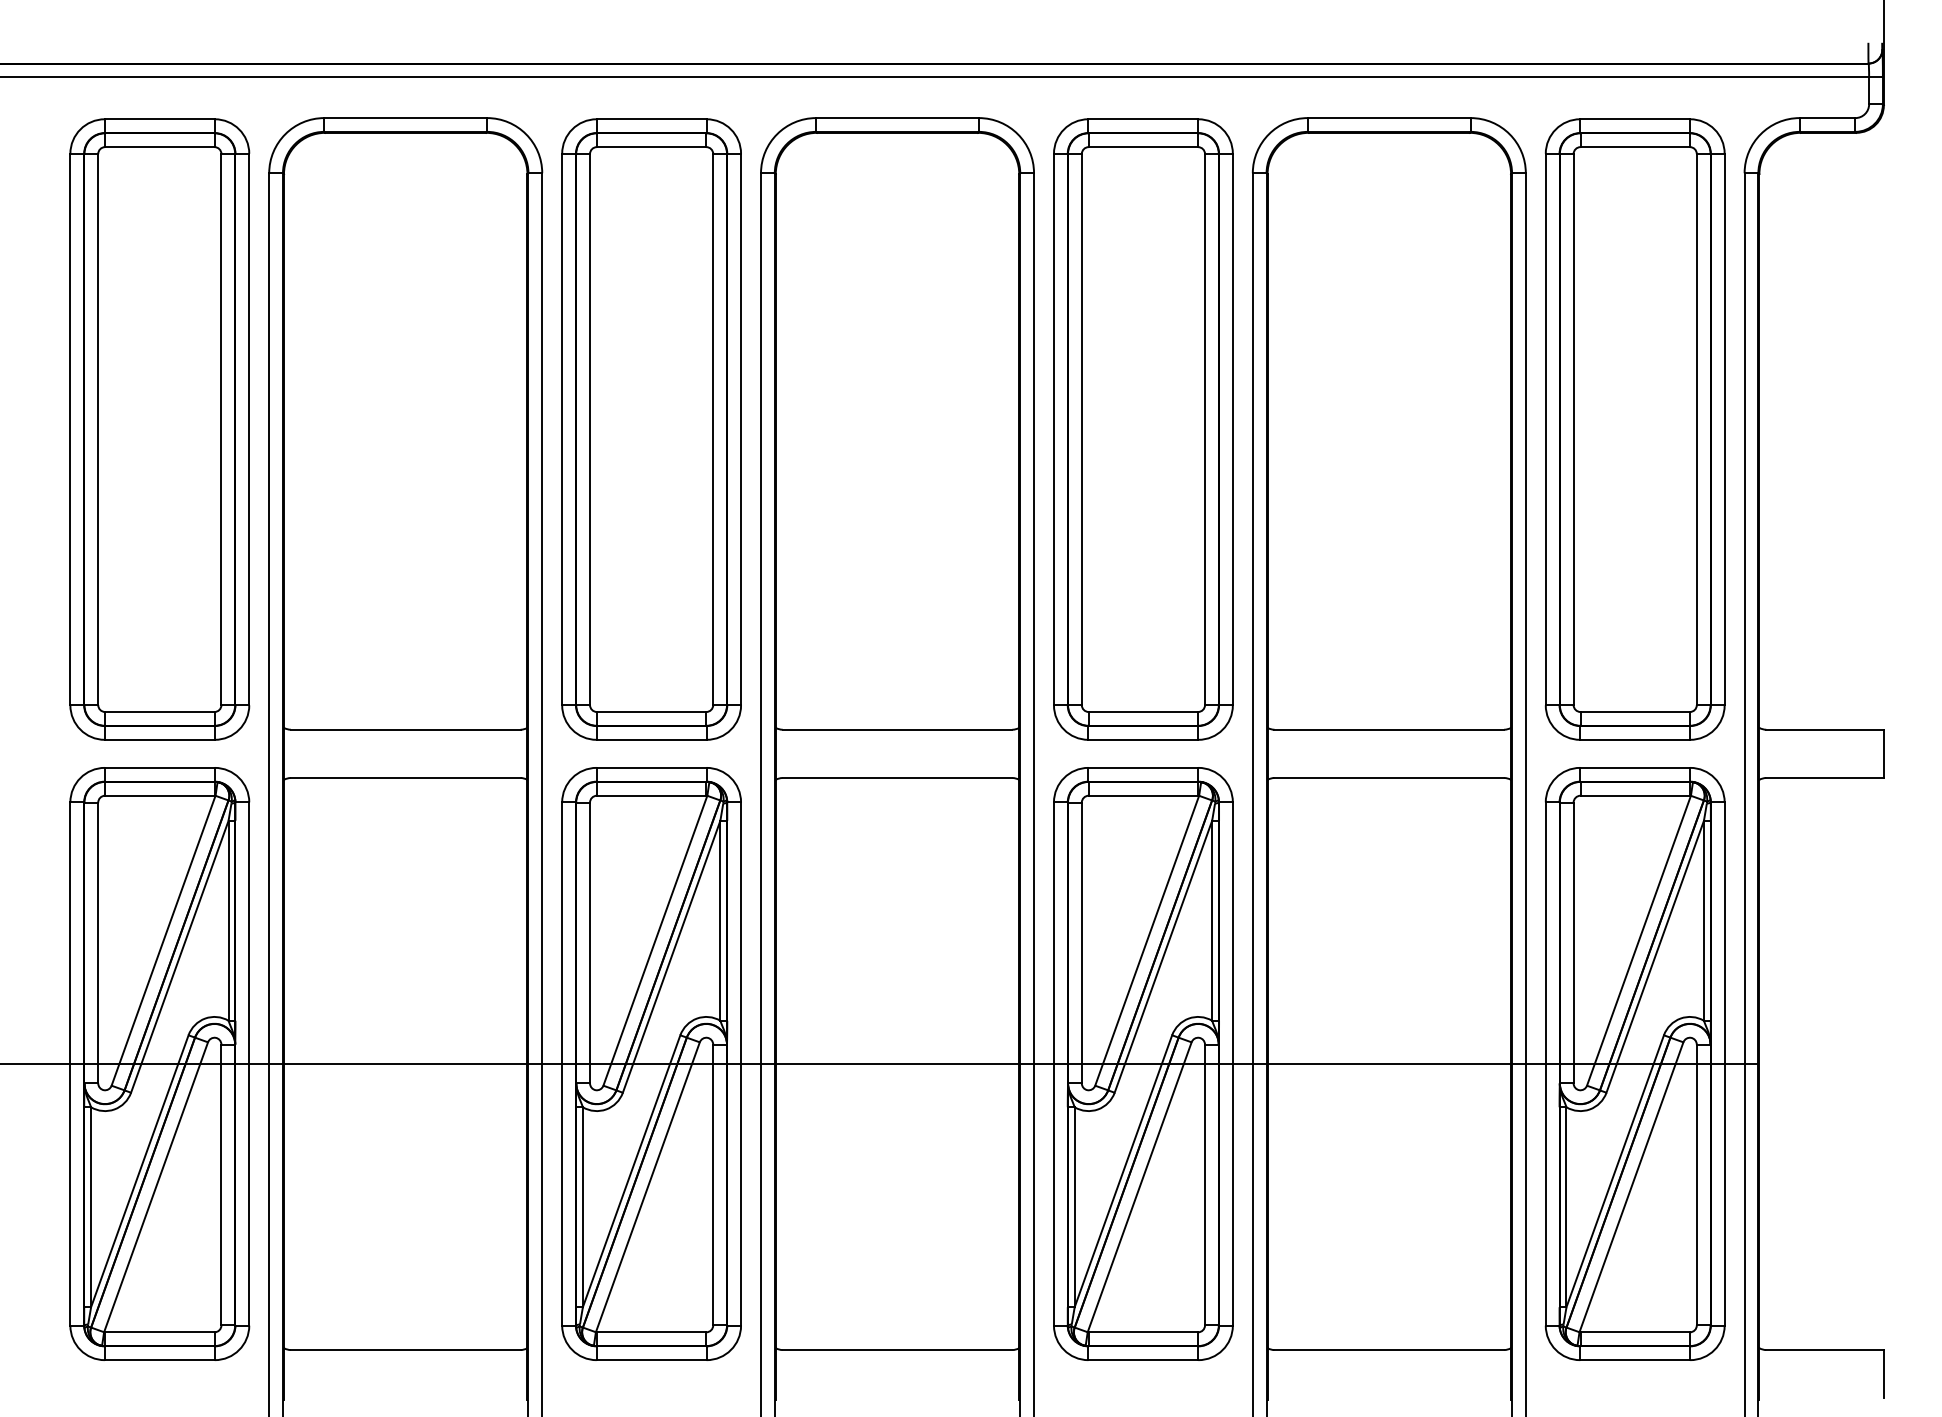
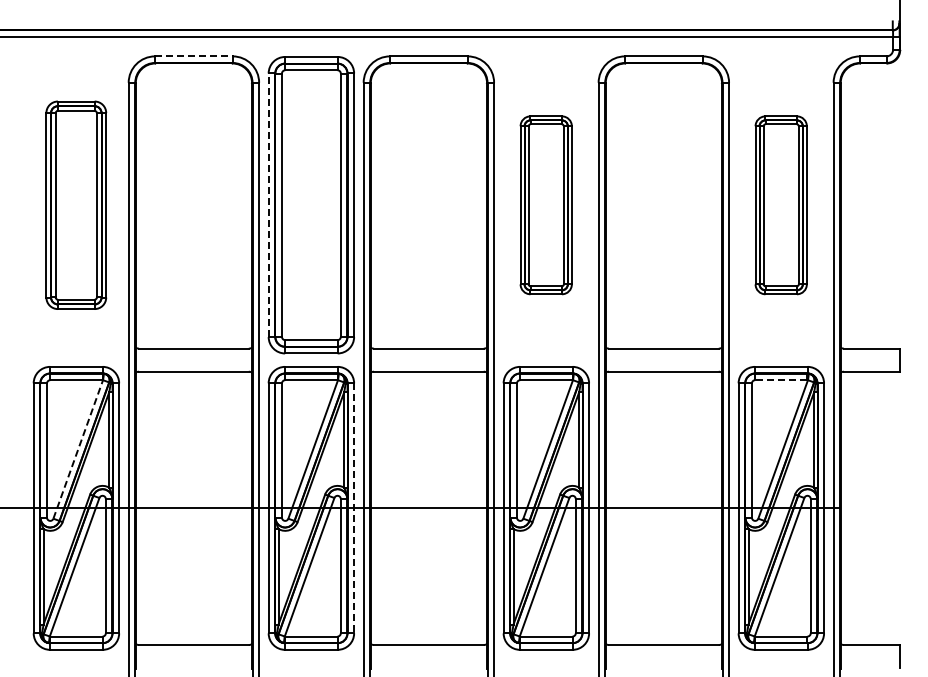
line: (404, 118) -> (193, 56), solid -> dashed
part: (157, 430) -> (75, 205), size x0.7
line: (561, 430) -> (268, 205), solid -> dashed
part: (1141, 430) -> (545, 205), size x0.6
part: (1633, 430) -> (780, 205), size x0.6
line: (1633, 796) -> (780, 380), solid -> dashed
line: (164, 940) -> (78, 449), solid -> dashed
line: (741, 1064) -> (354, 508), solid -> dashed

